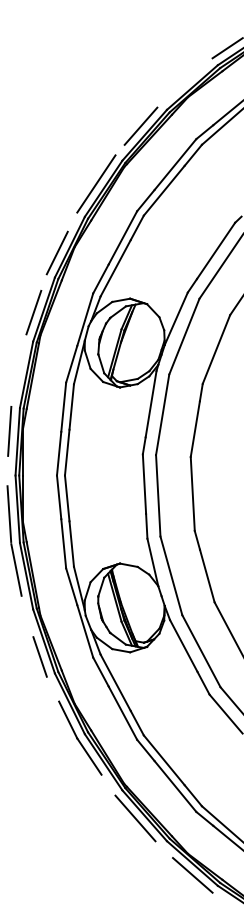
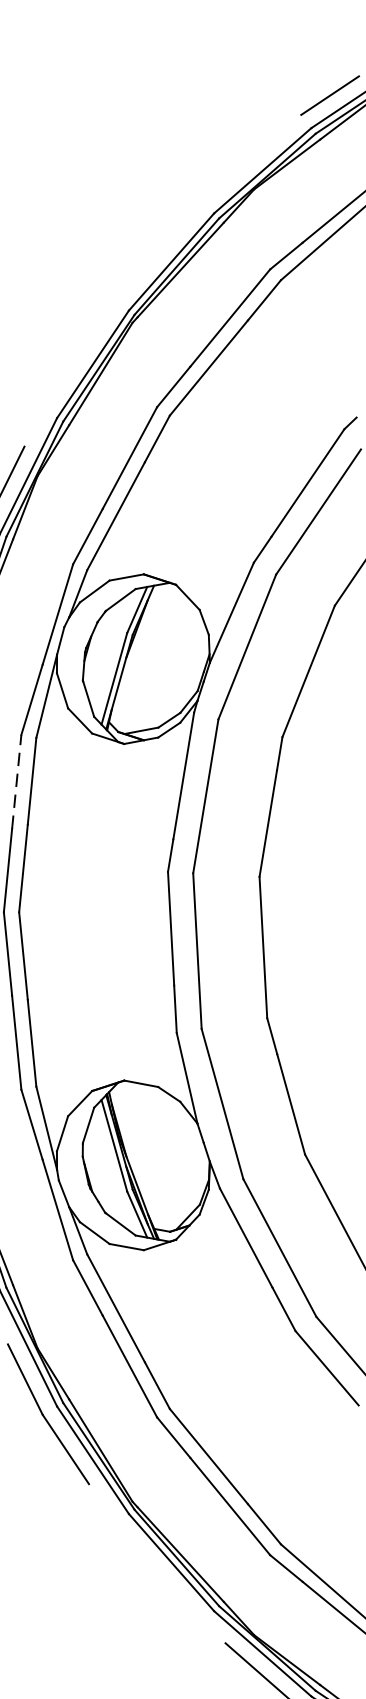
line: (140, 125) -> (163, 243), removed
line: (96, 183) -> (79, 354), removed
line: (63, 407) -> (16, 782), solid -> dashed
line: (135, 818) -> (153, 1567), removed

